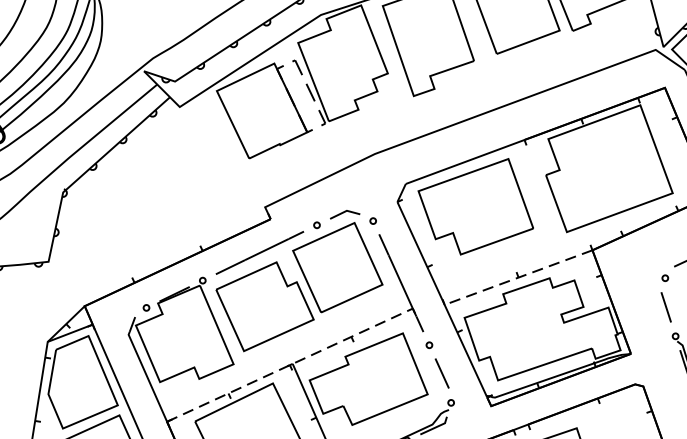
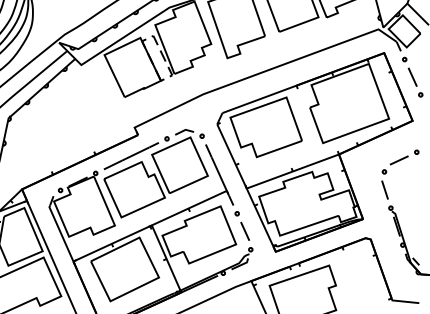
line: (517, 277) -> (292, 171), dashed -> solid
line: (290, 364) -> (150, 225), dashed -> solid

